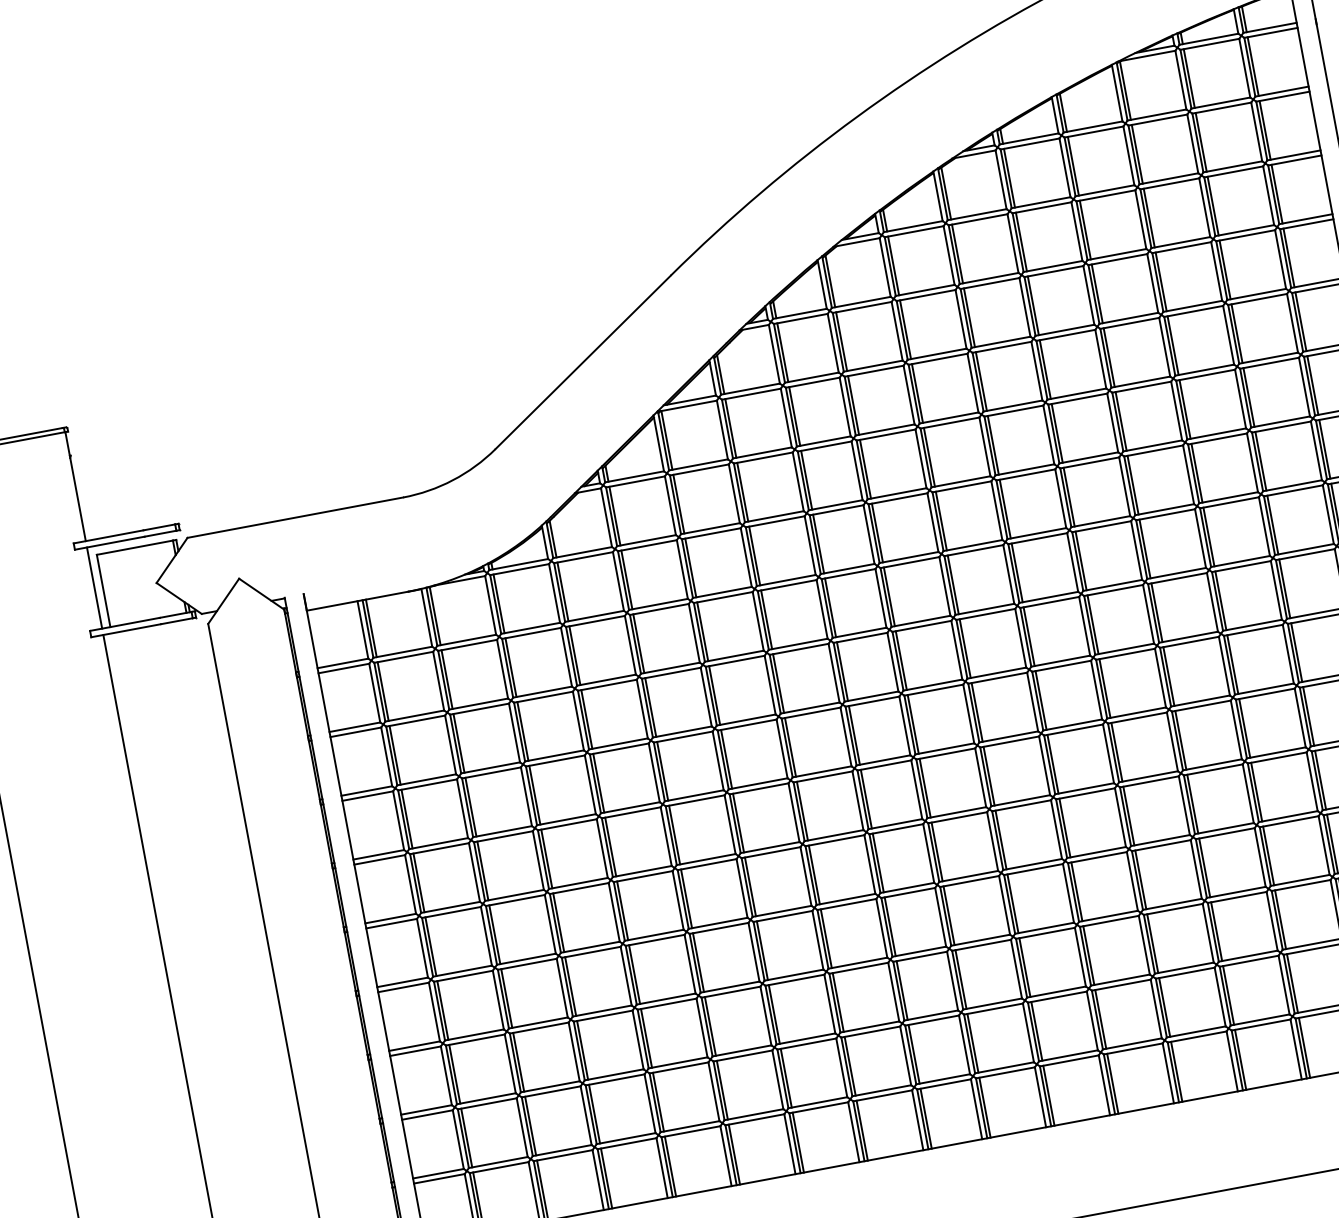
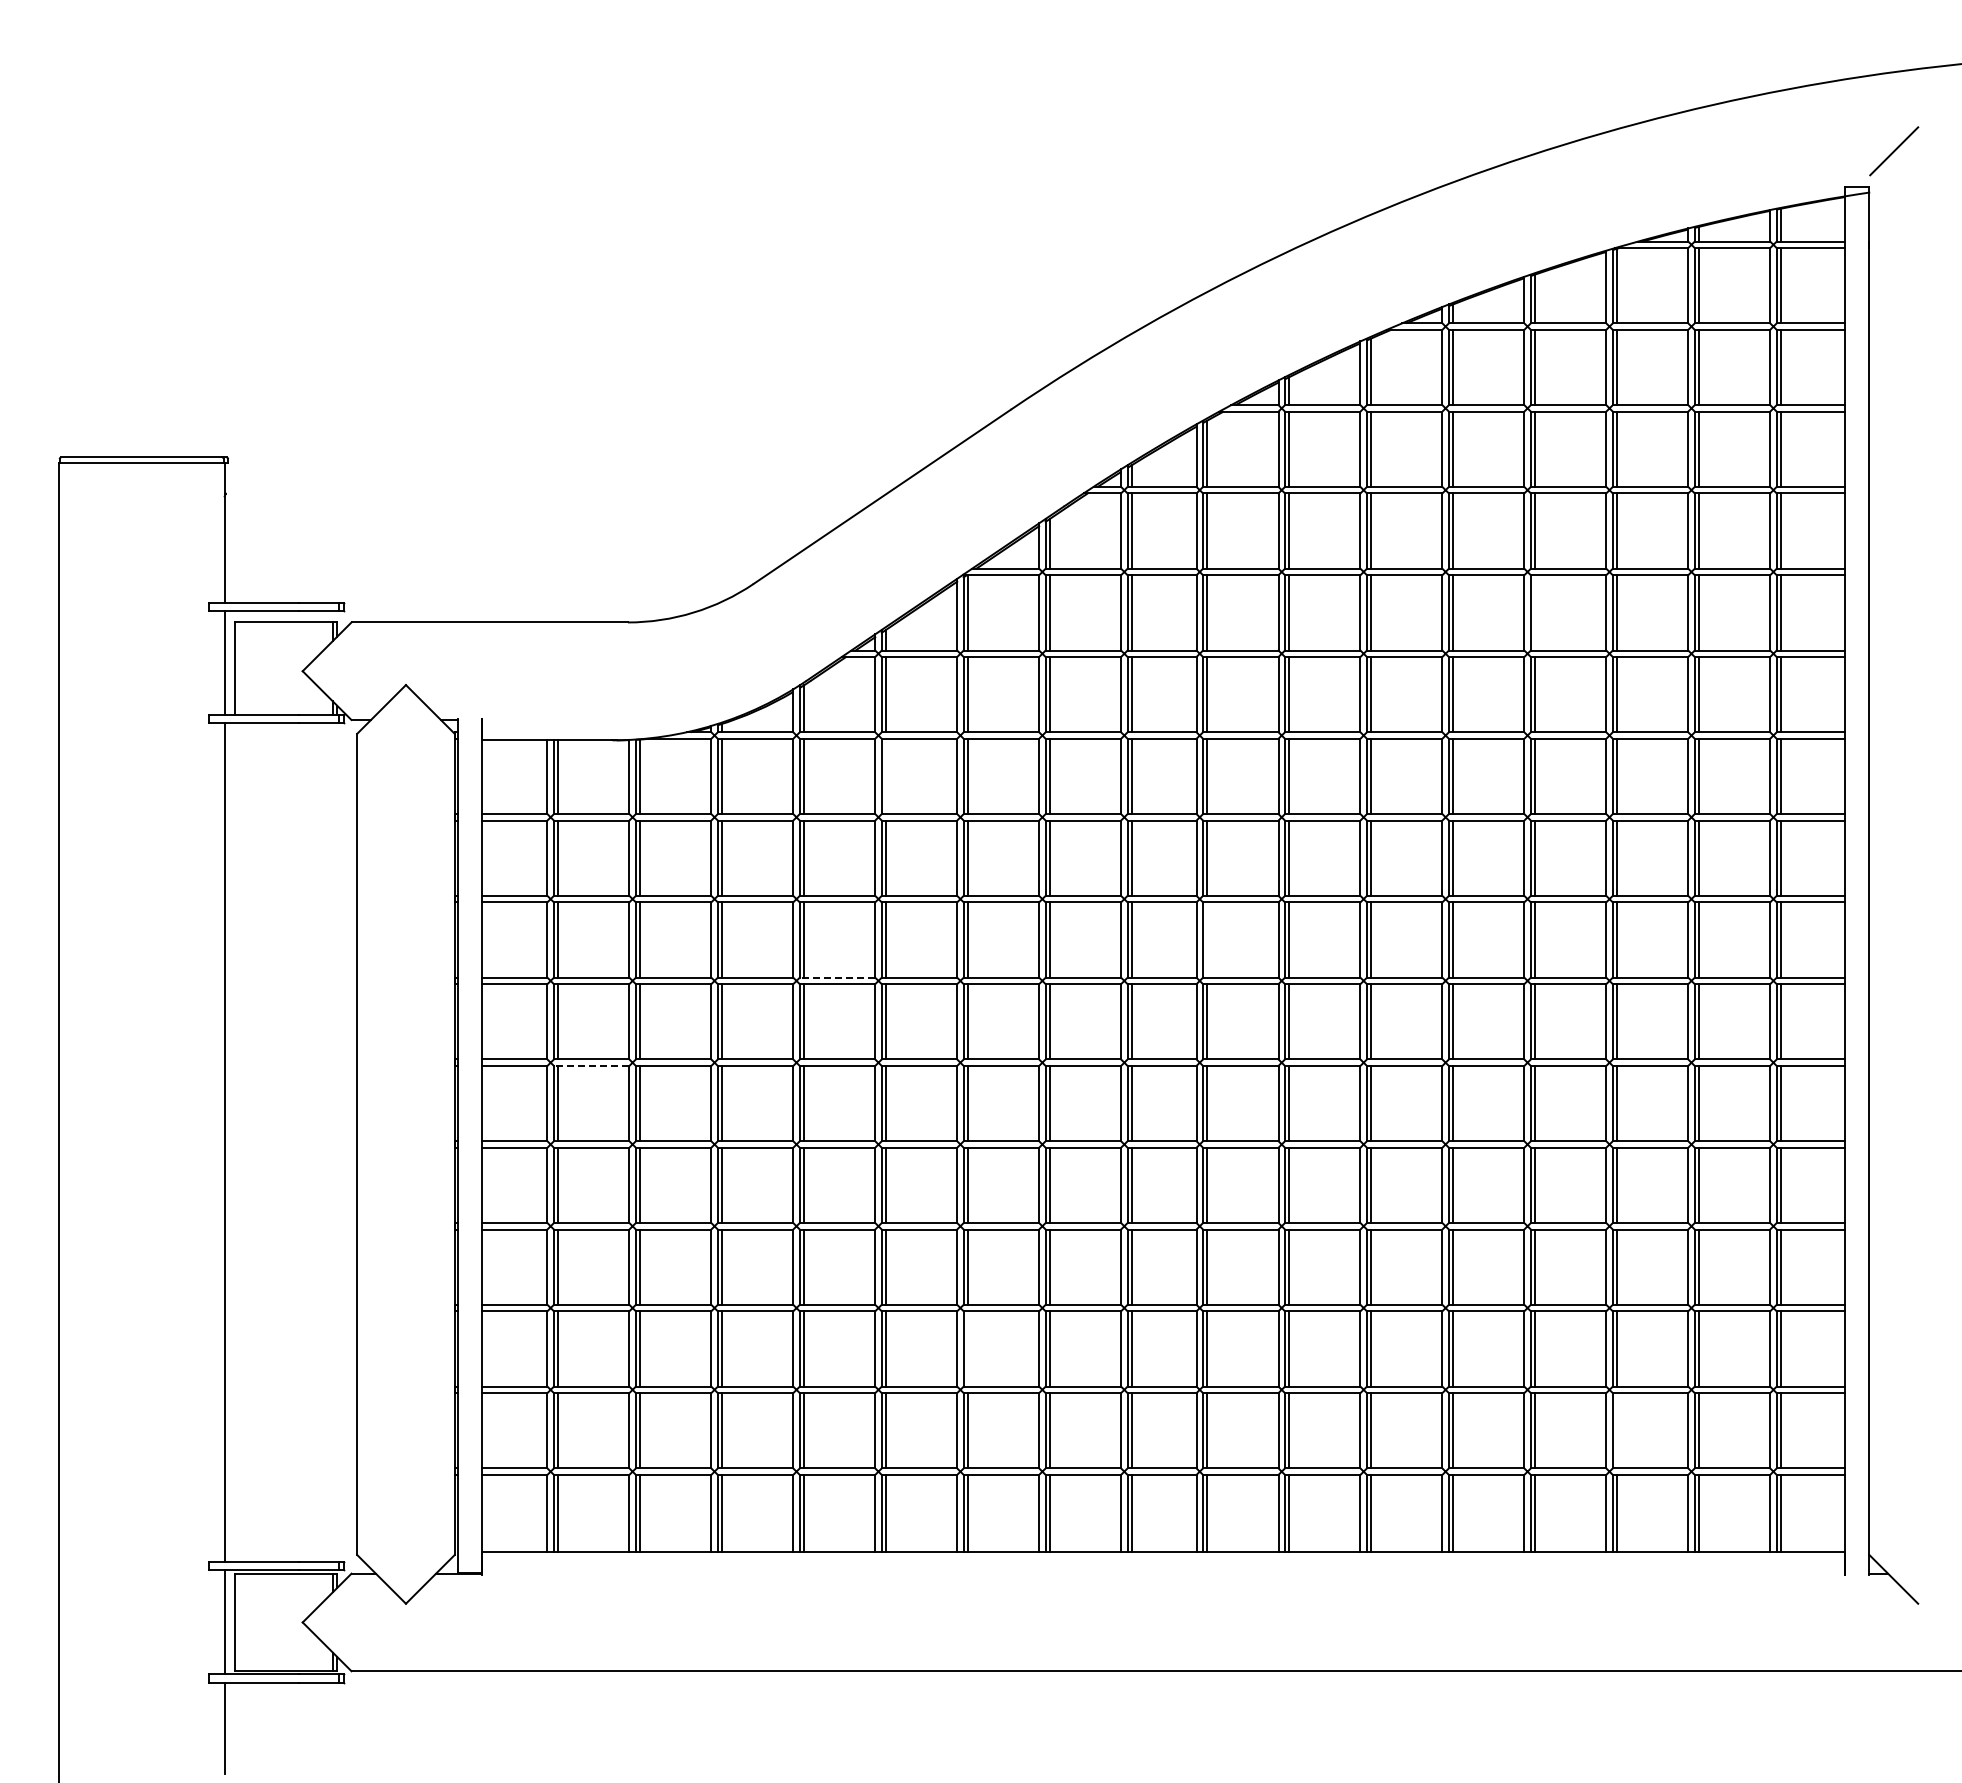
line: (1109, 357) -> (1535, 612), removed
line: (627, 579) -> (886, 776), removed
line: (901, 660) -> (1207, 939), removed
line: (618, 743) -> (837, 977), solid -> dashed
line: (439, 848) -> (591, 1065), solid -> dashed
line: (1292, 983) -> (1617, 1430), removed
line: (773, 1014) -> (967, 1348), removed

